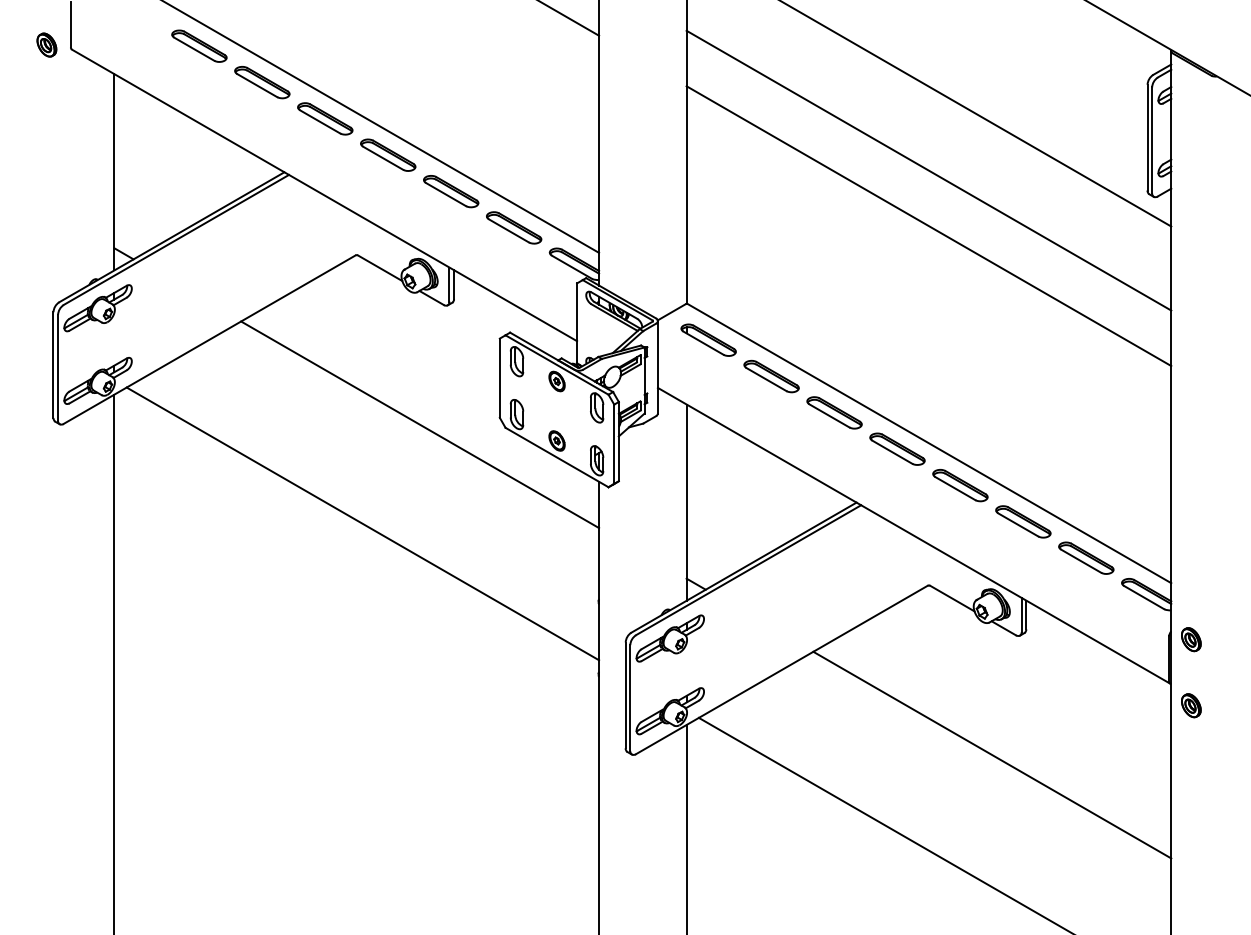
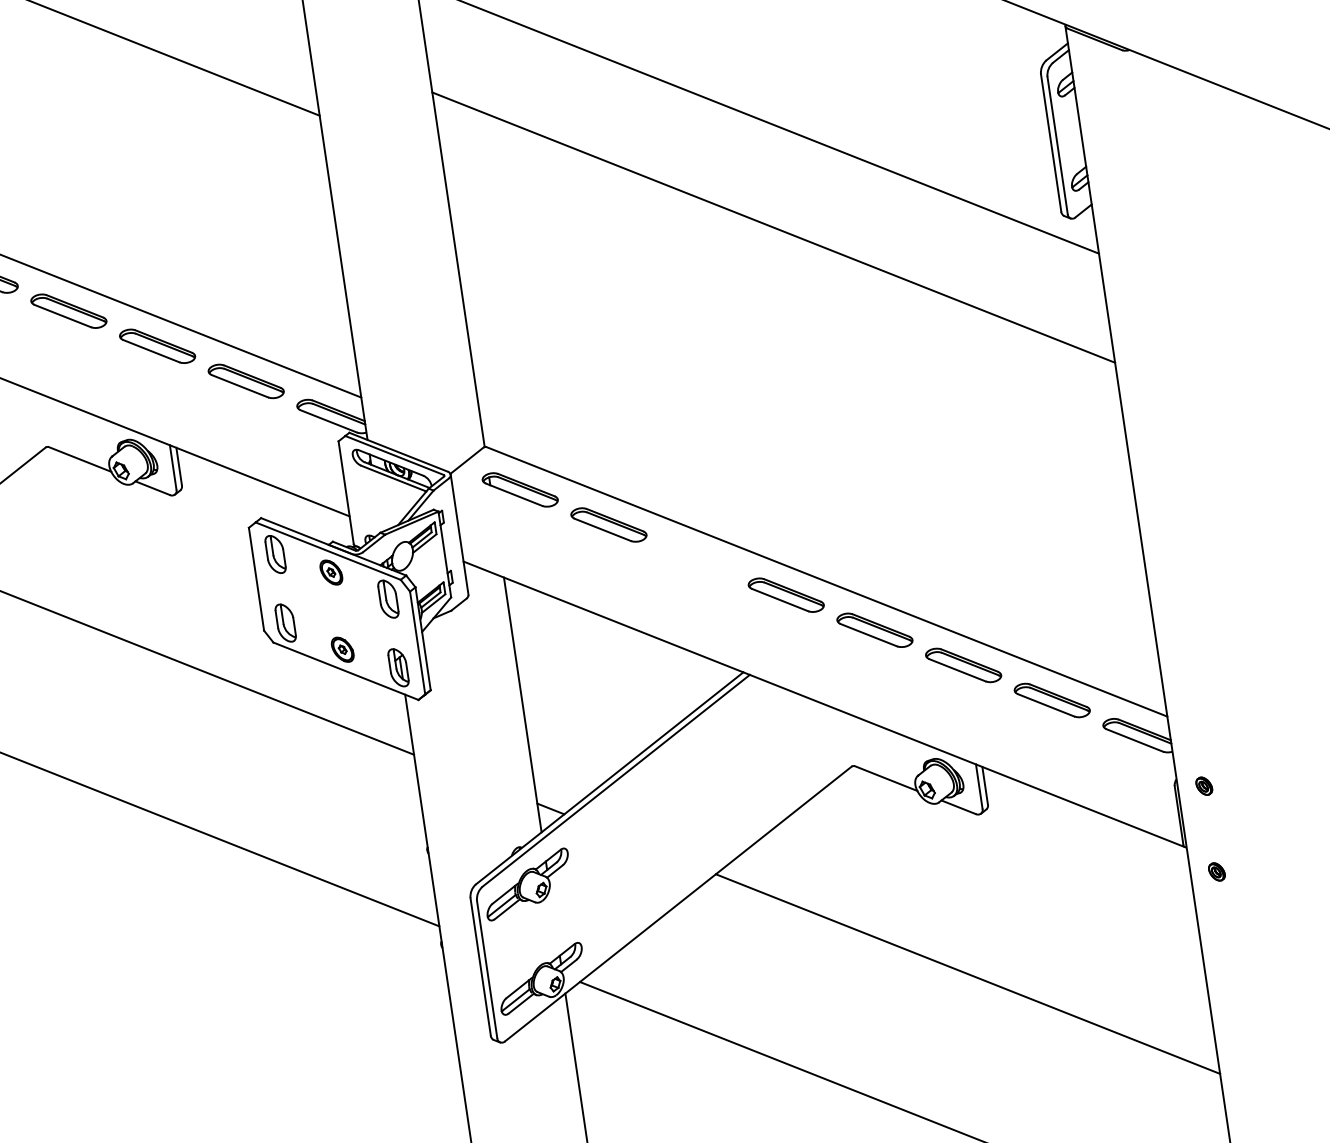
line: (928, 226) -> (783, 300), removed
part: (834, 412) -> (697, 559), removed
part: (1191, 639) -> (1204, 785), size x0.6
part: (1191, 705) -> (1217, 871), size x0.6

